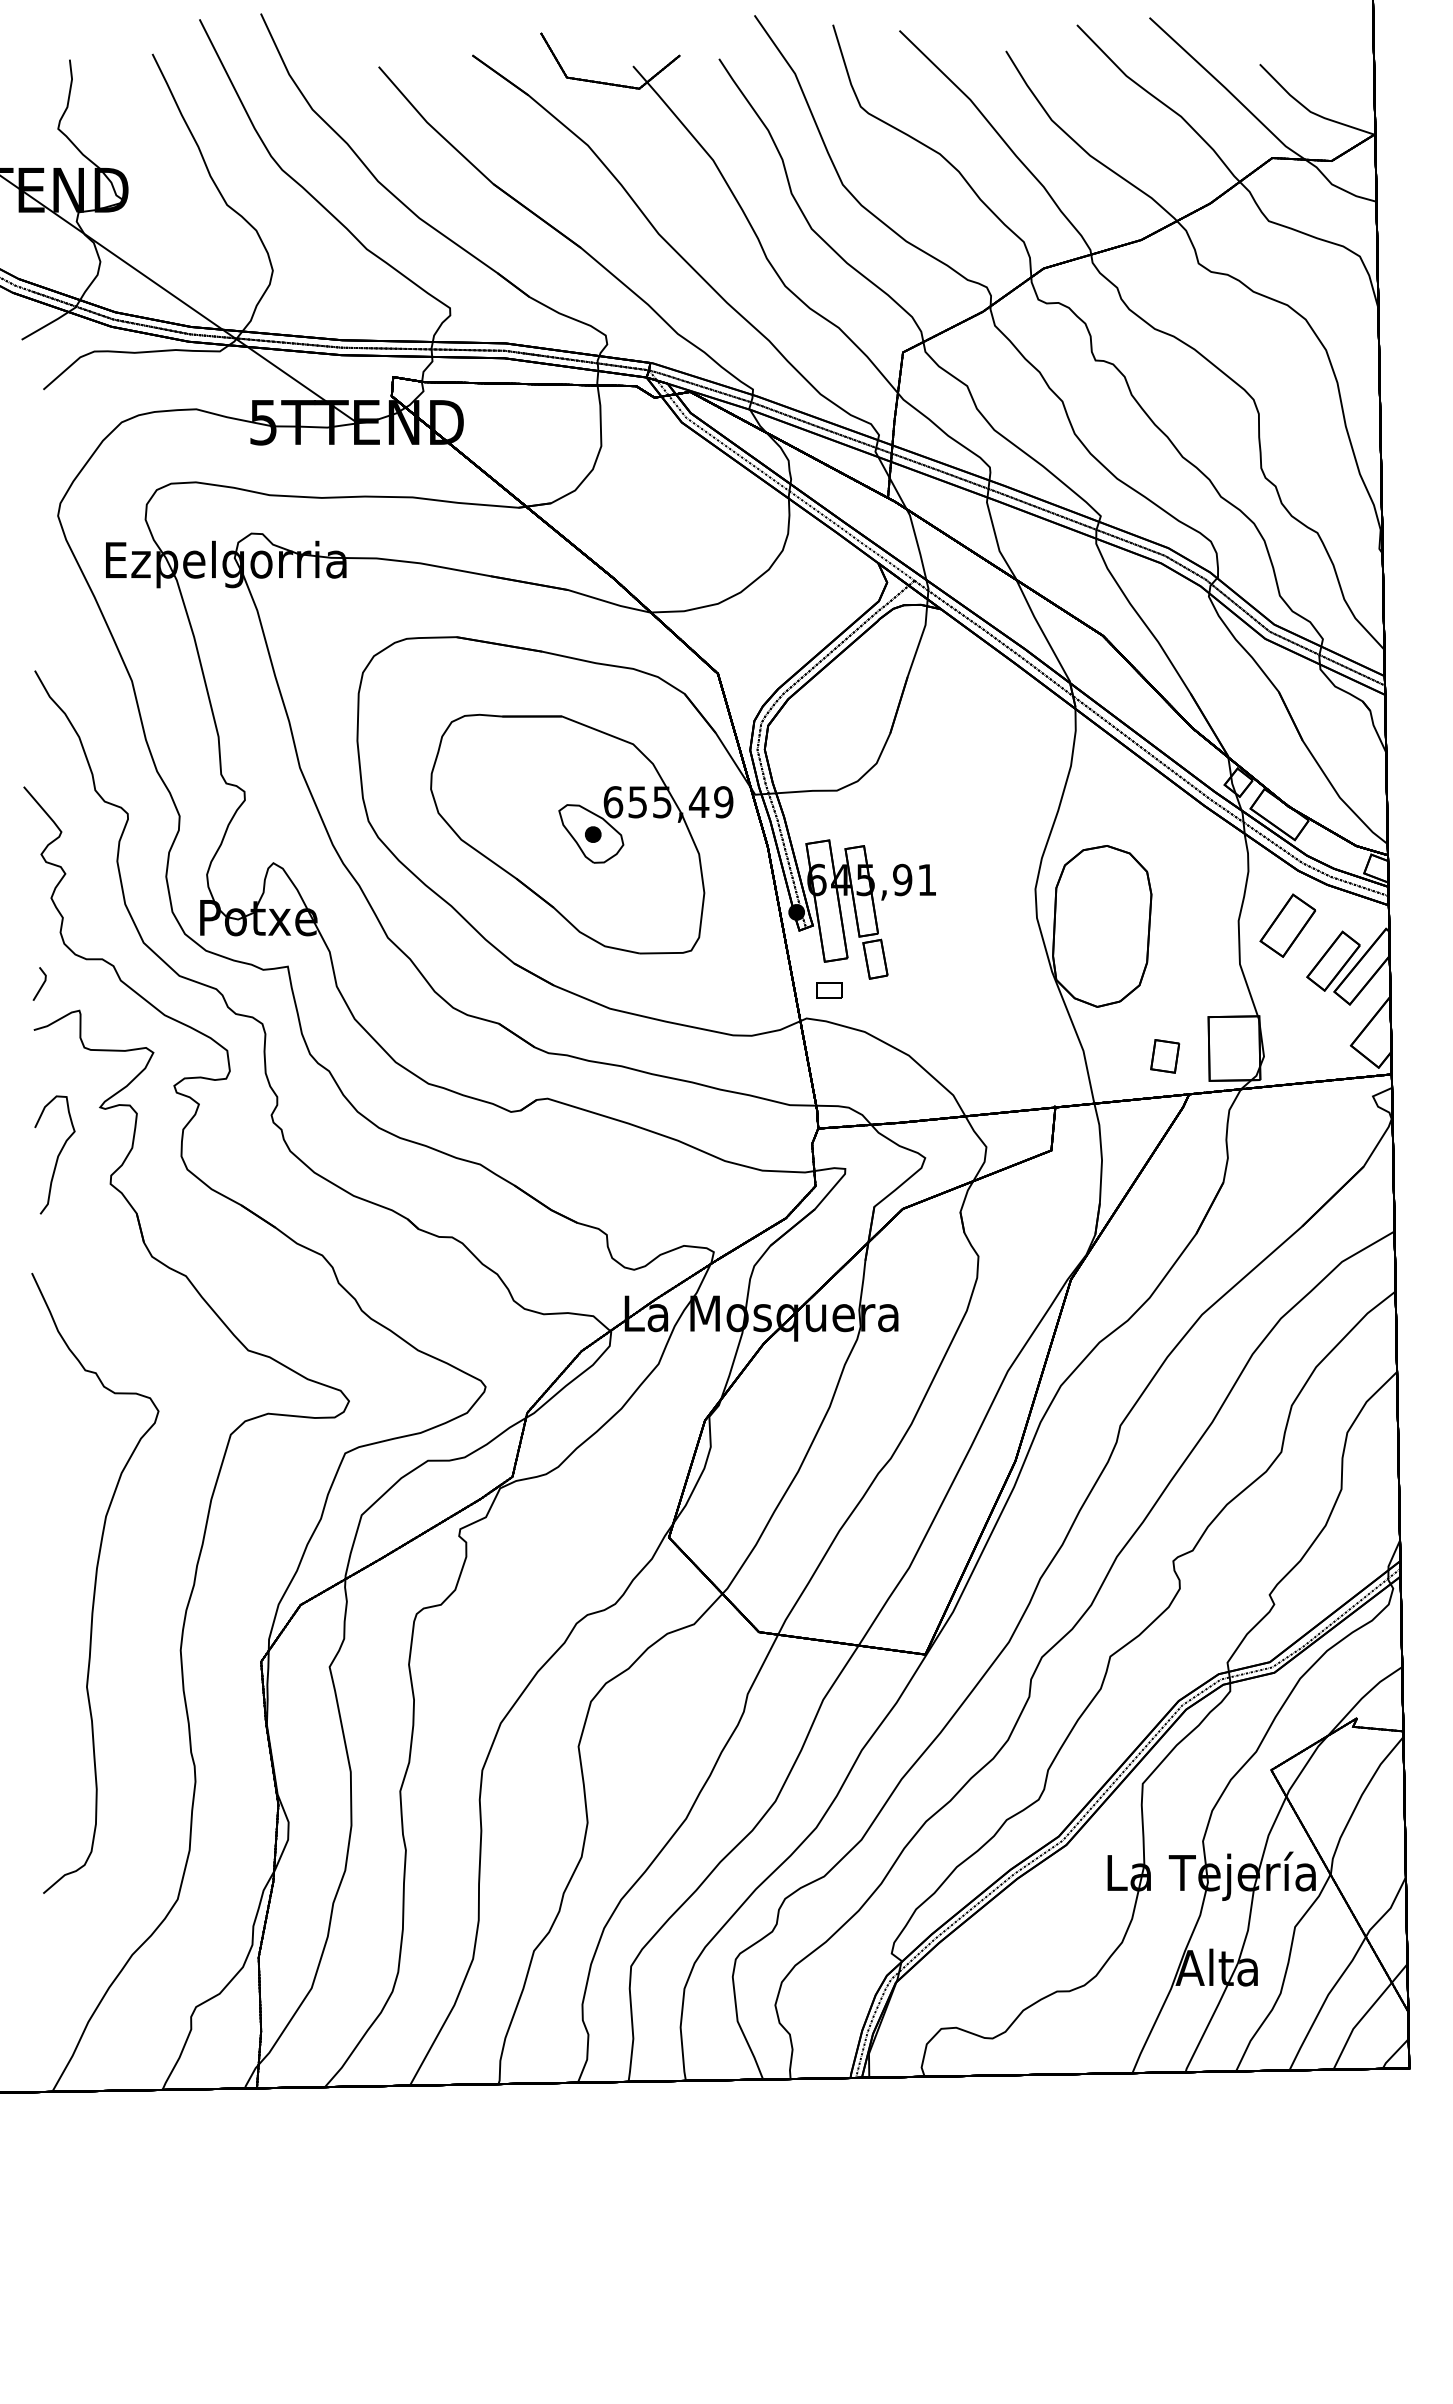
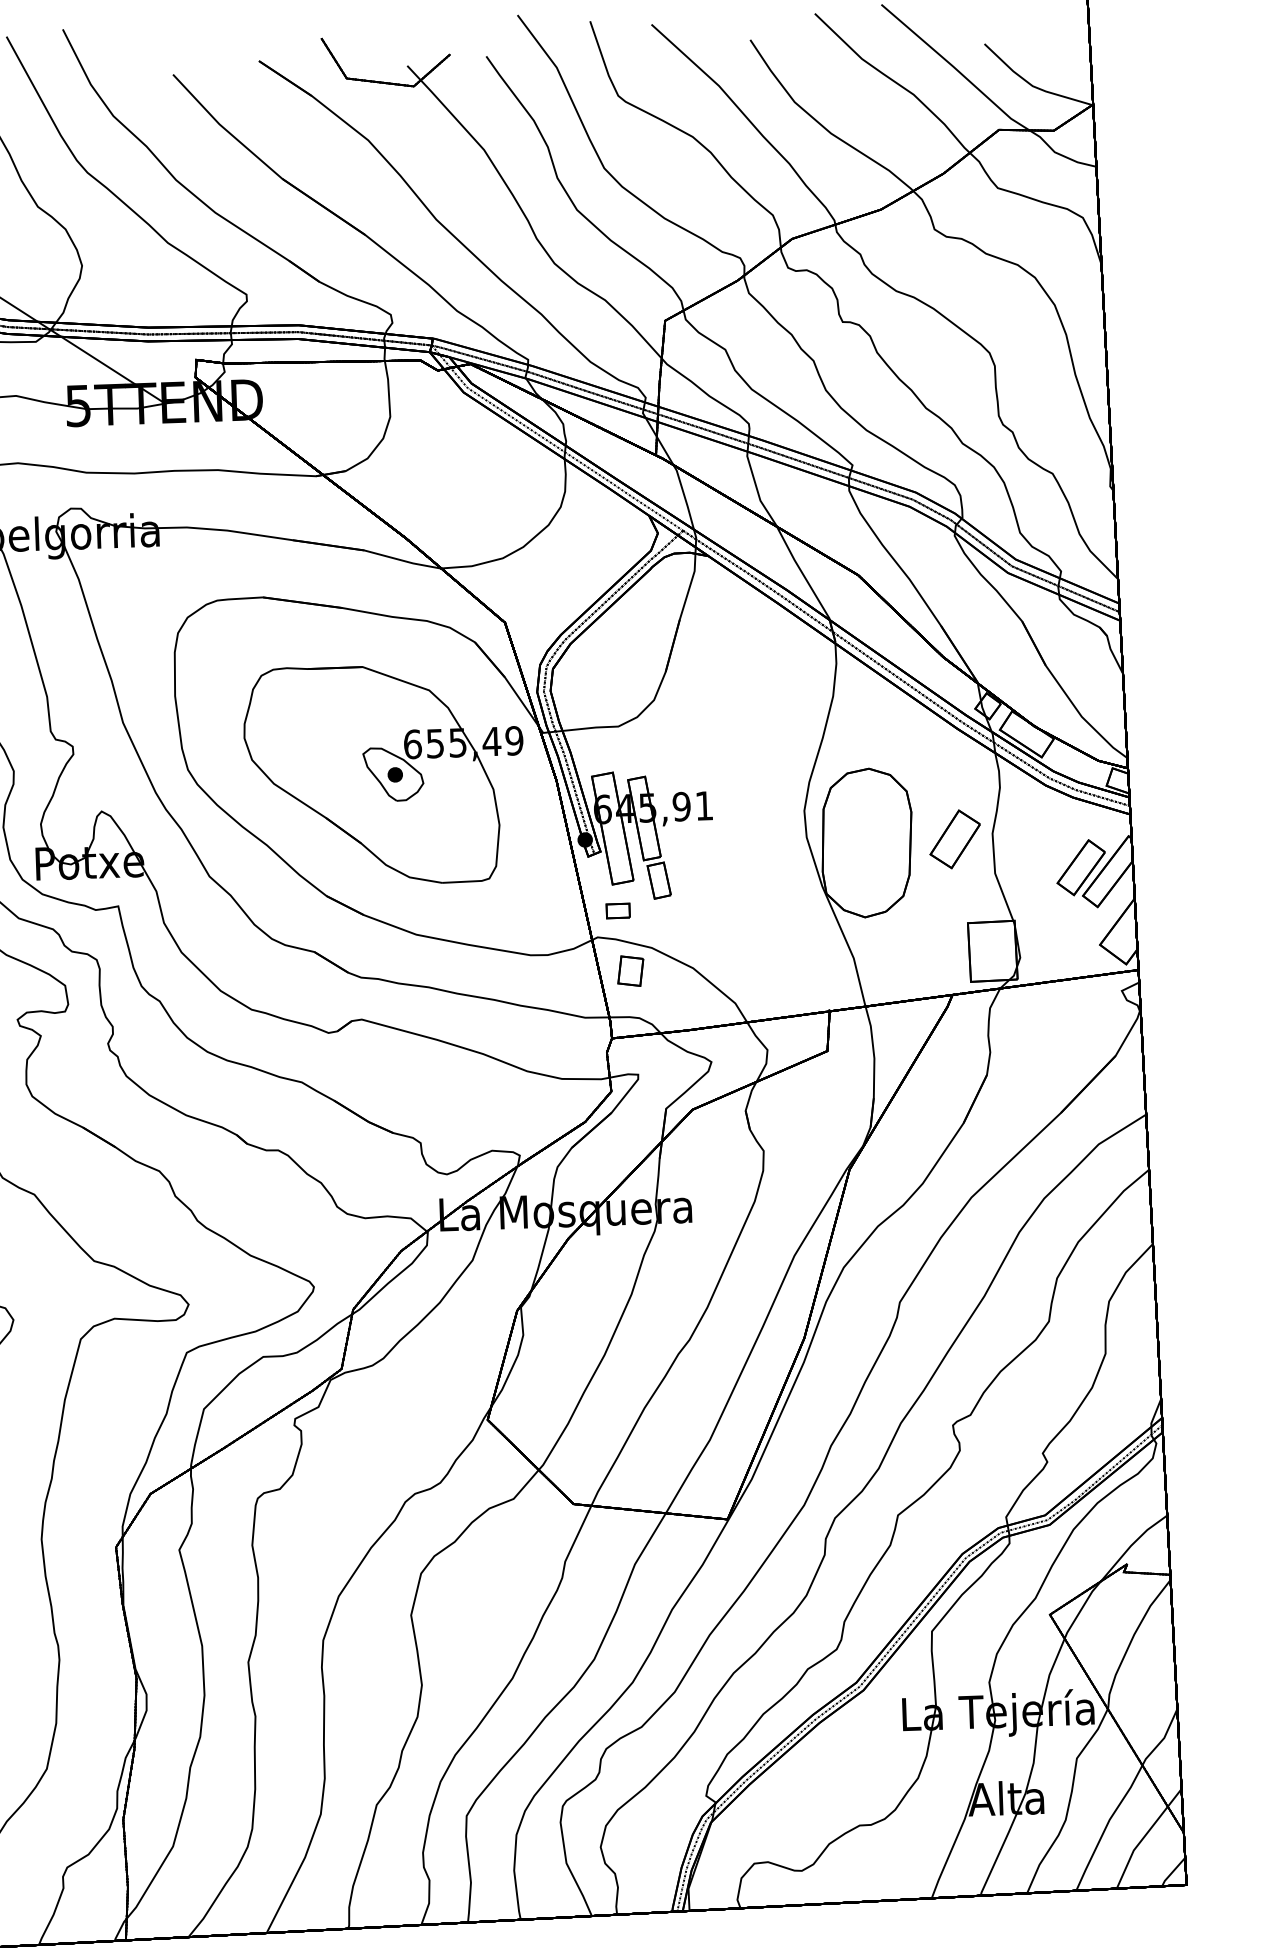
part: (1287, 925) -> (954, 839), moved
part: (1165, 1056) -> (631, 971), moved

